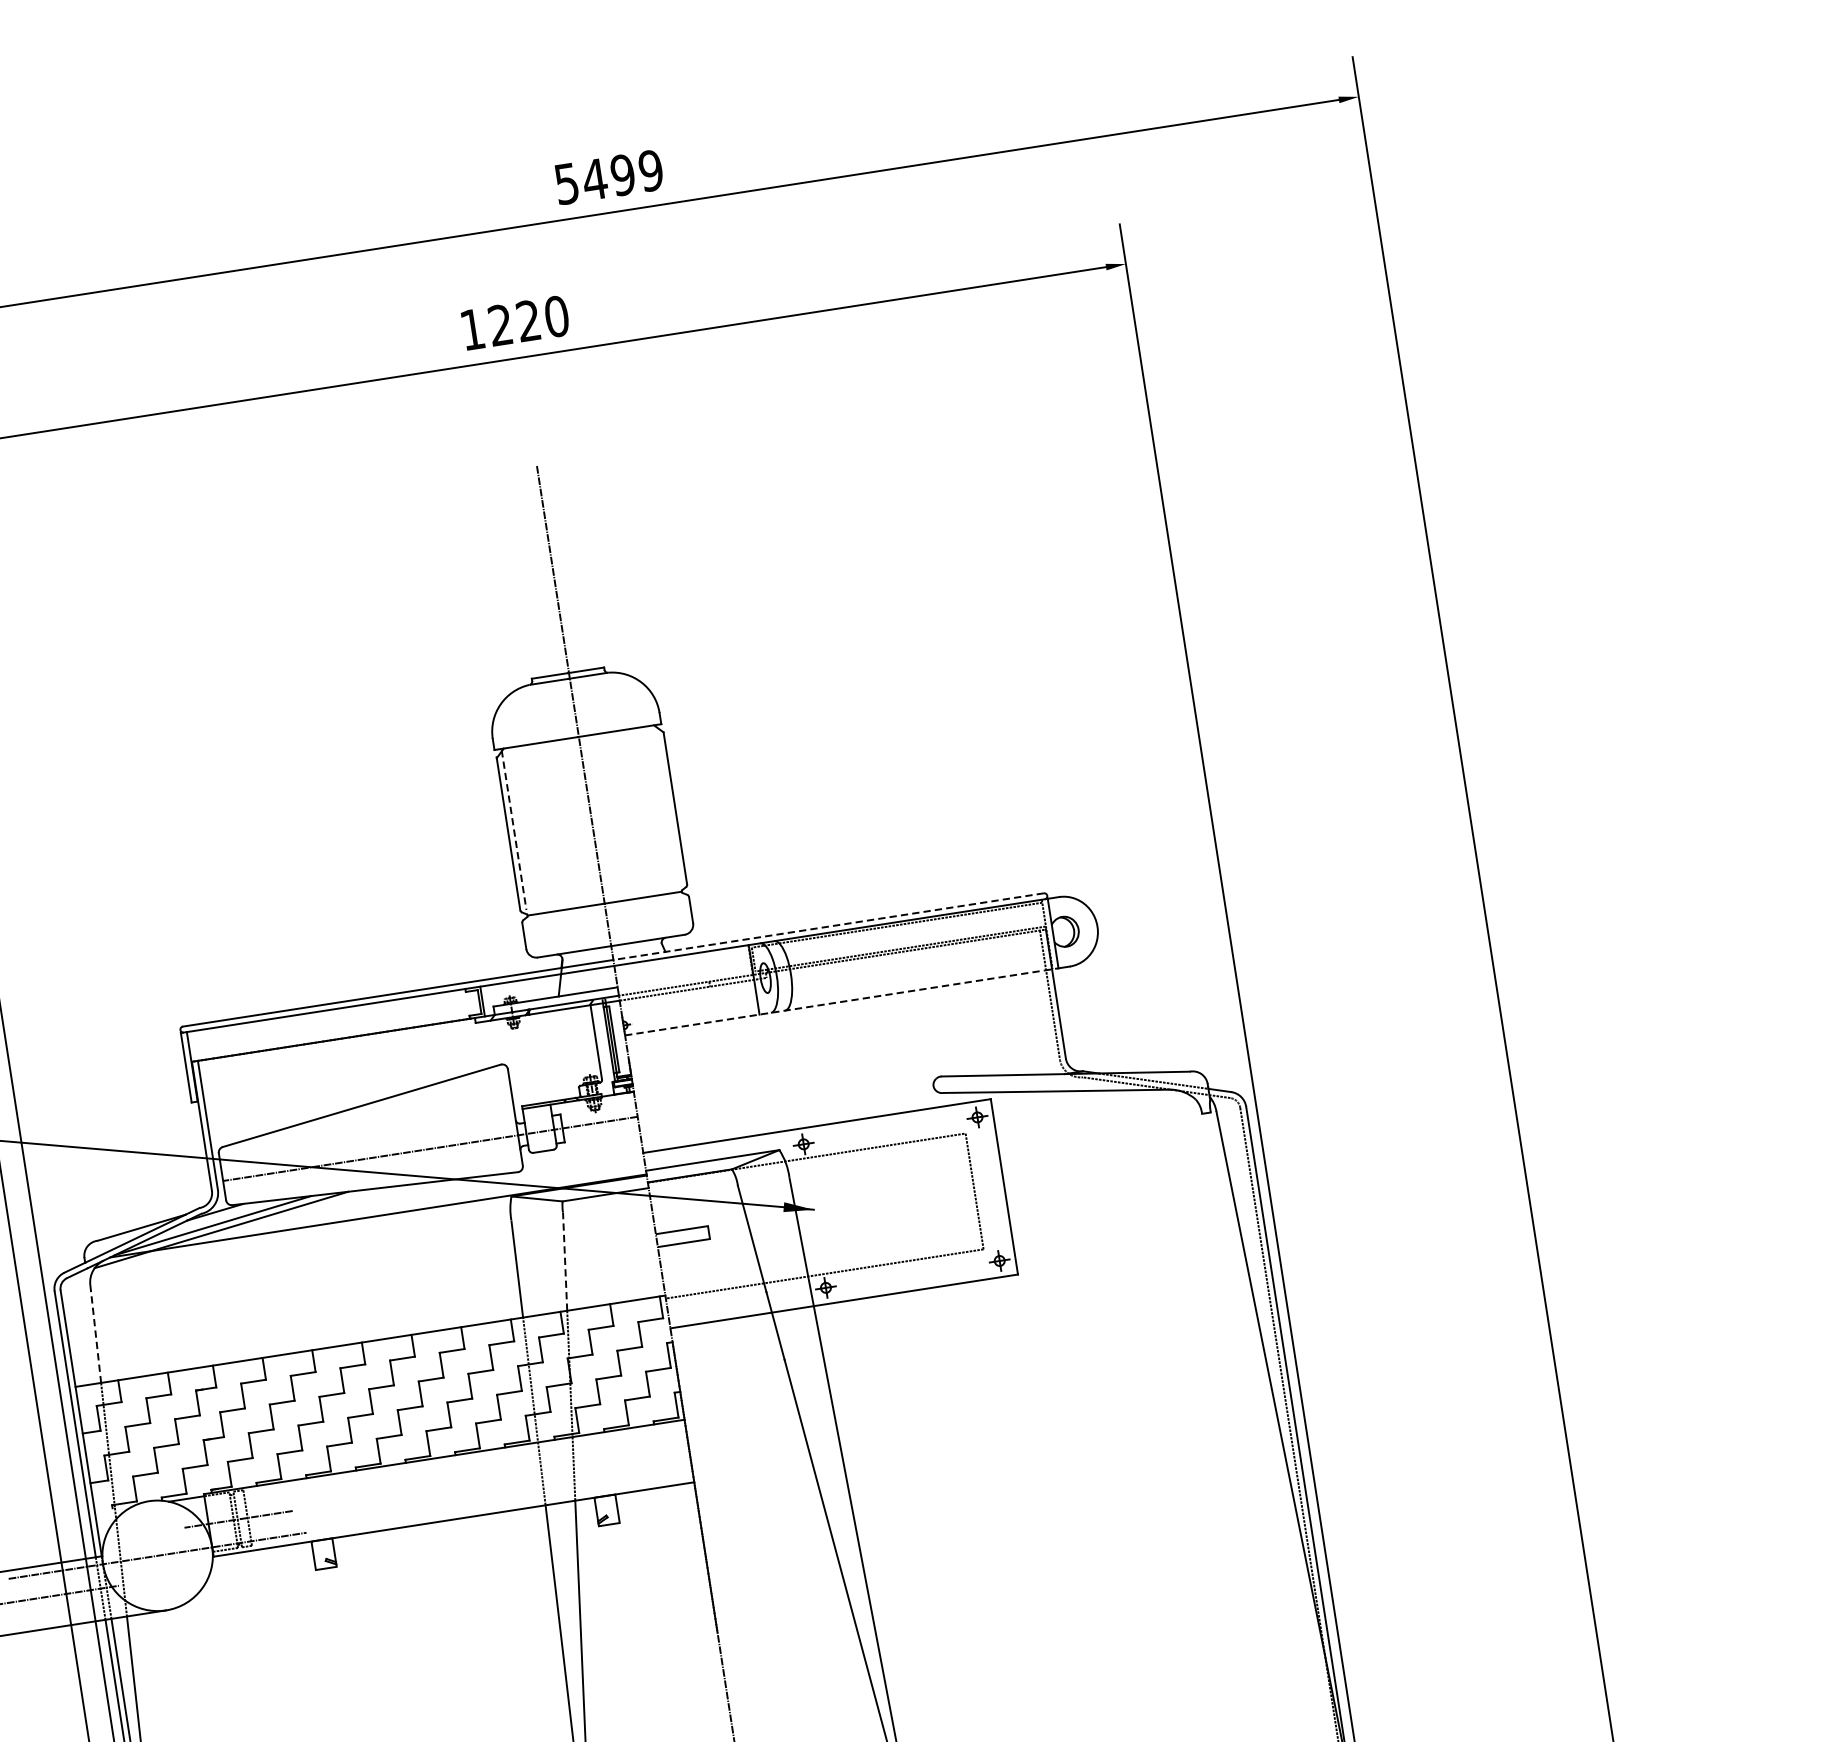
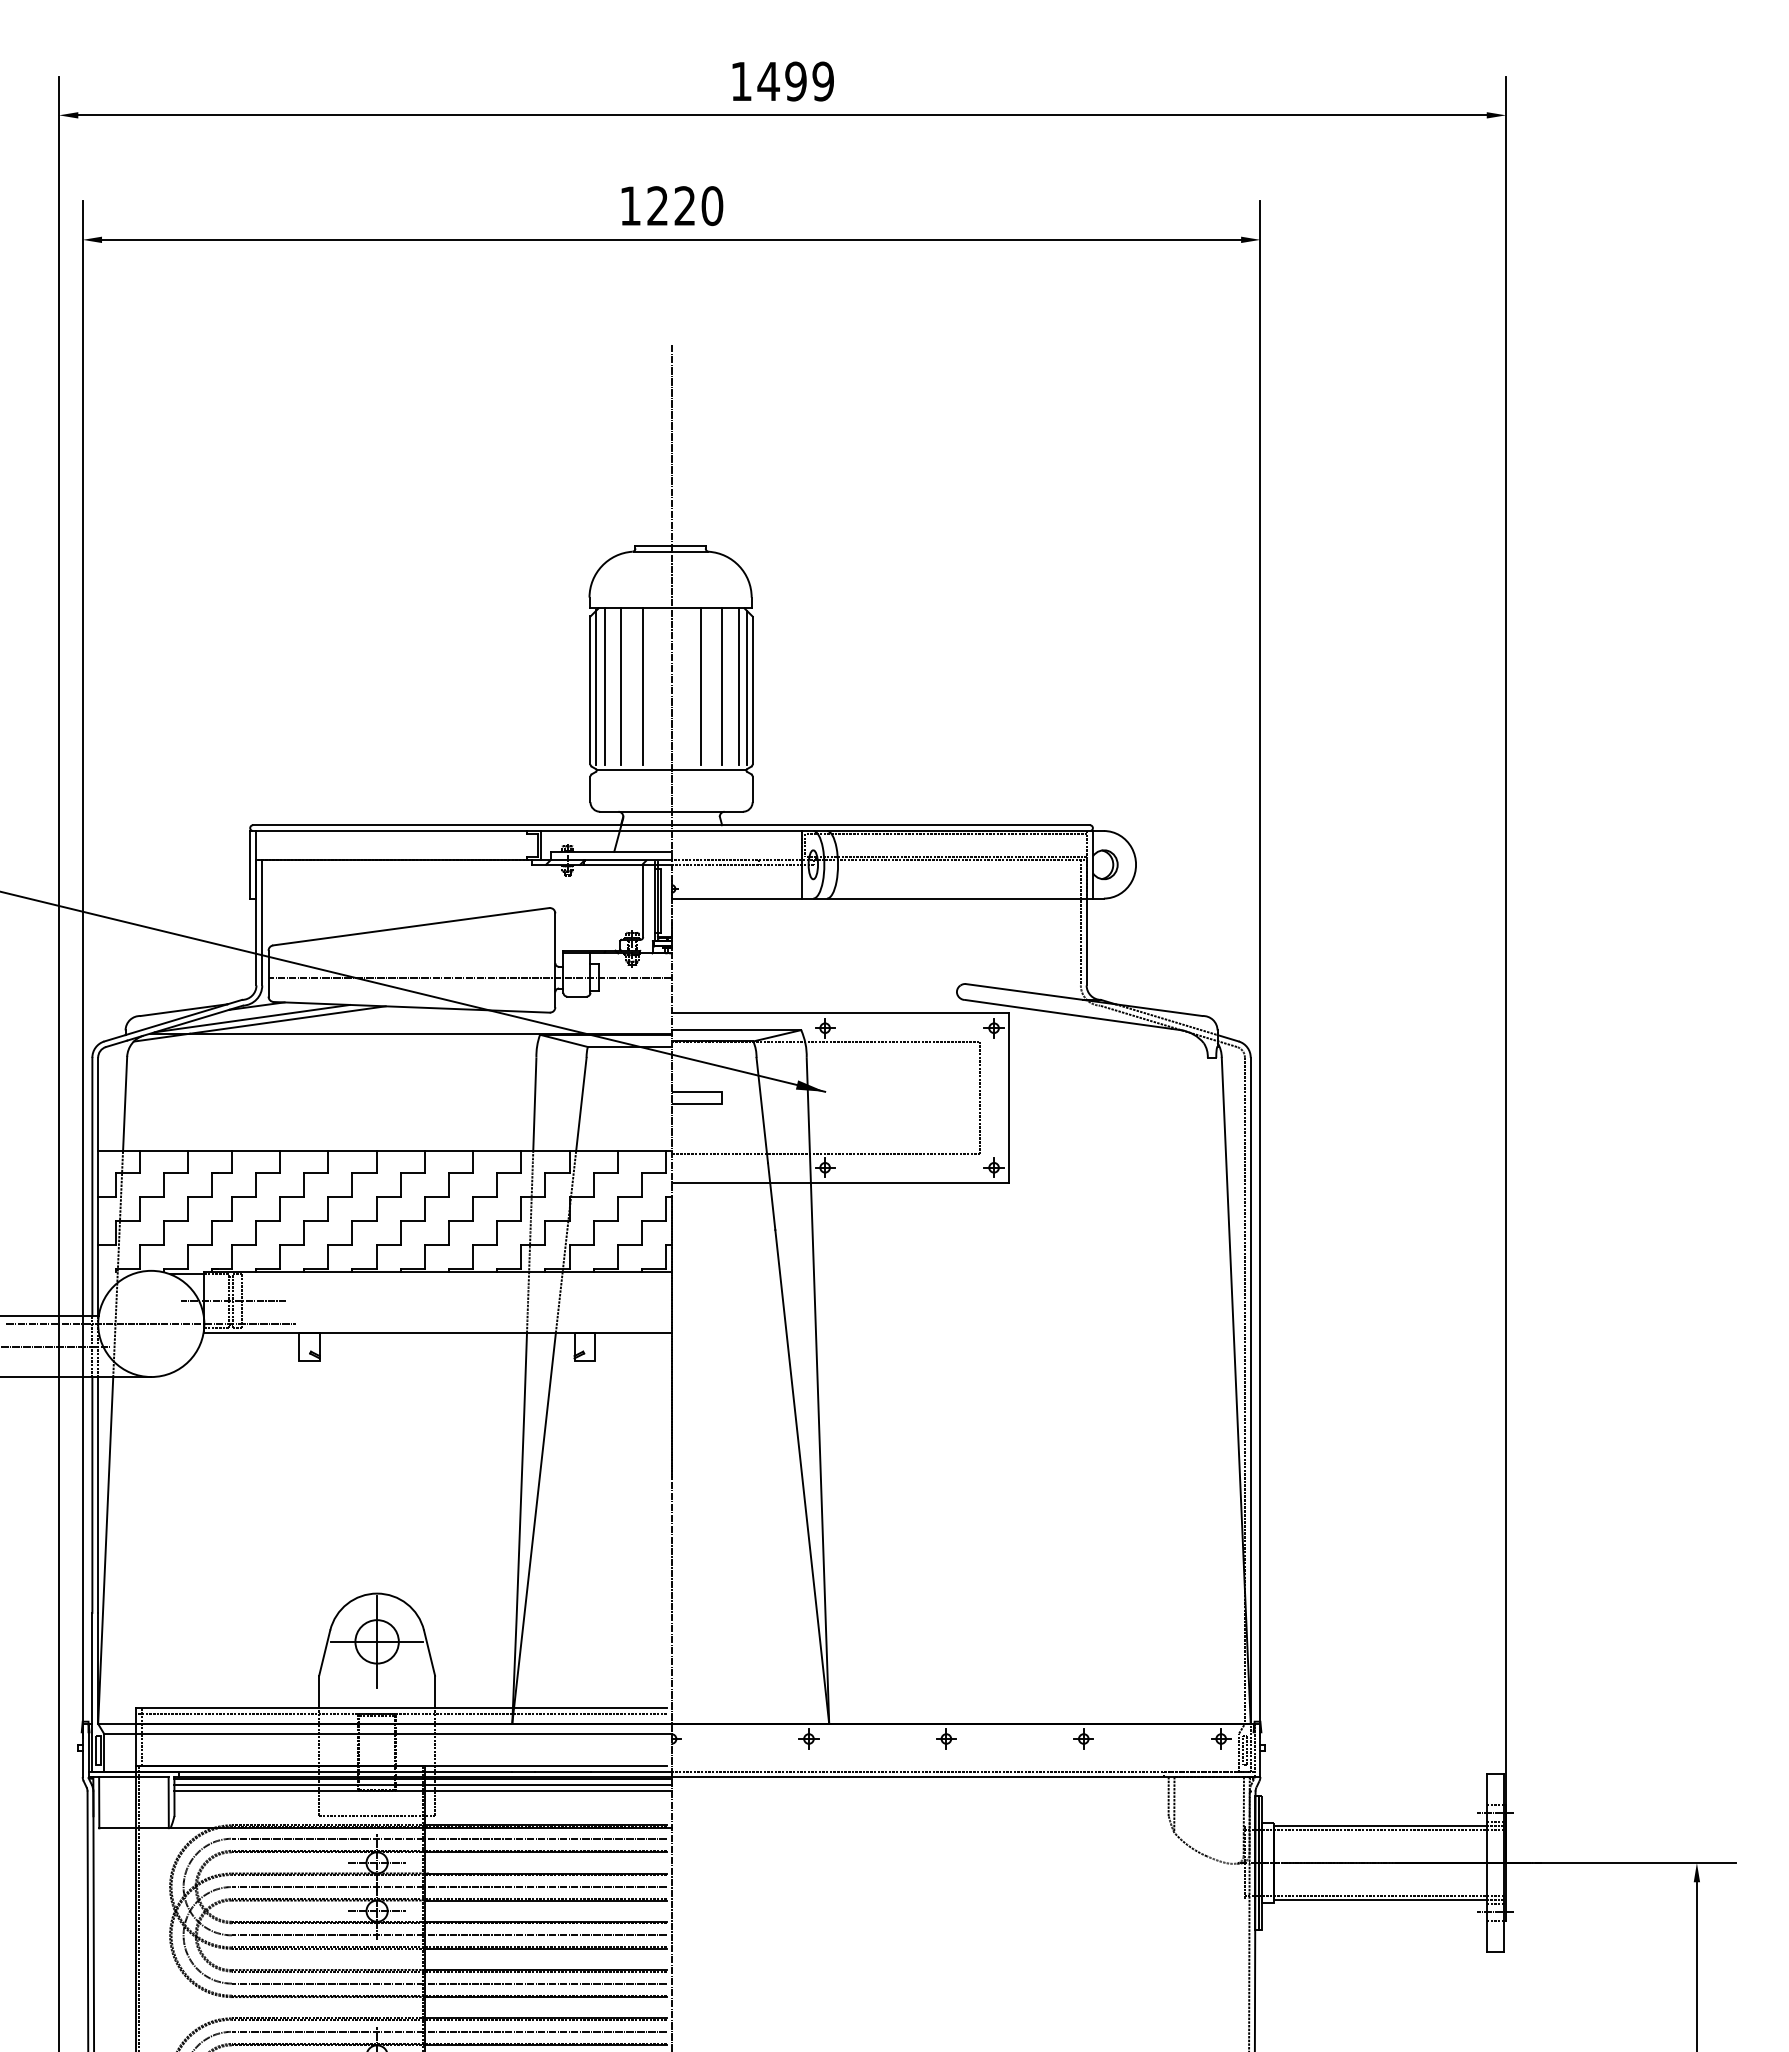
text: (566, 183) -> (741, 81), 5499 -> 1499
line: (660, 806) -> (738, 686), added
line: (668, 806) -> (746, 687), added
line: (643, 809) -> (722, 686), added
line: (621, 812) -> (700, 686), added
line: (561, 821) -> (642, 686), added
line: (538, 825) -> (620, 686), added
line: (522, 827) -> (604, 686), added
line: (514, 830) -> (596, 687), dashed -> solid
line: (828, 926) -> (880, 825), dashed -> solid
line: (842, 1001) -> (882, 898), dashed -> solid
line: (565, 1261) -> (581, 1104), dashed -> solid
line: (96, 1334) -> (125, 1104), dashed -> solid

